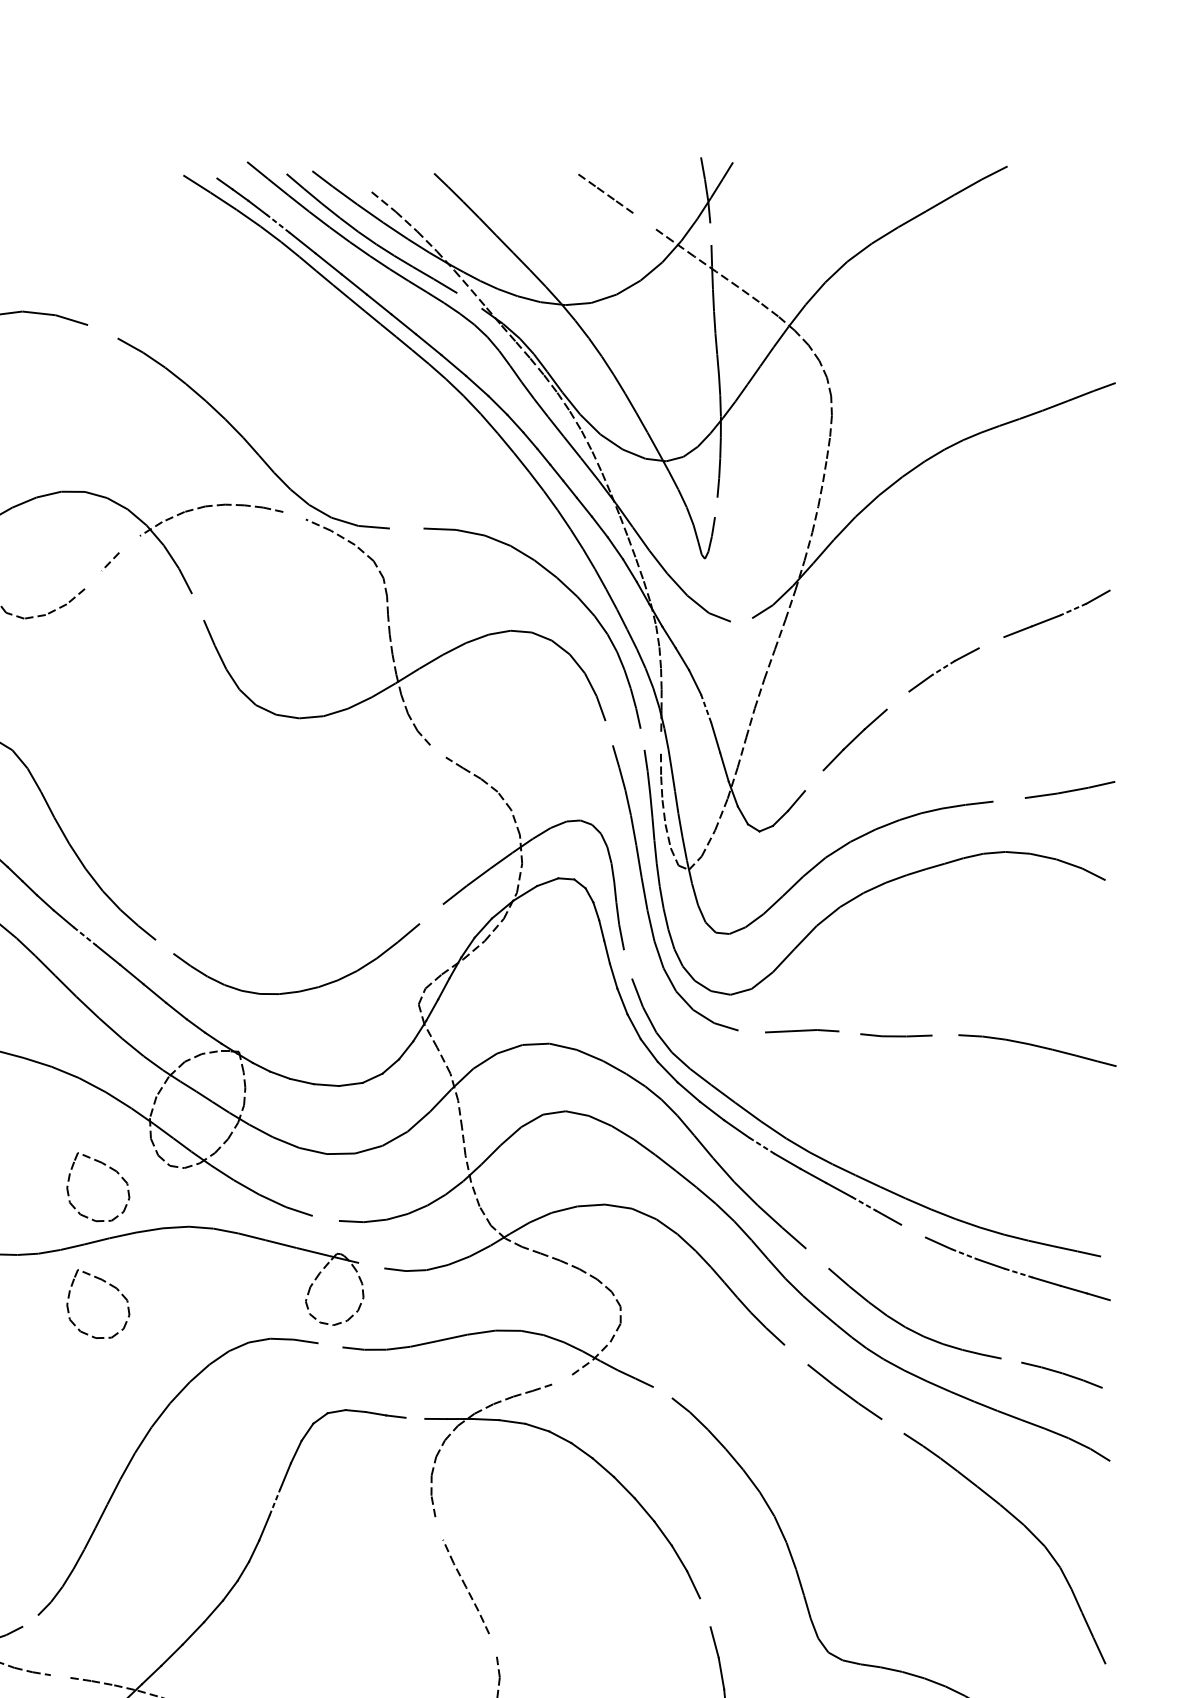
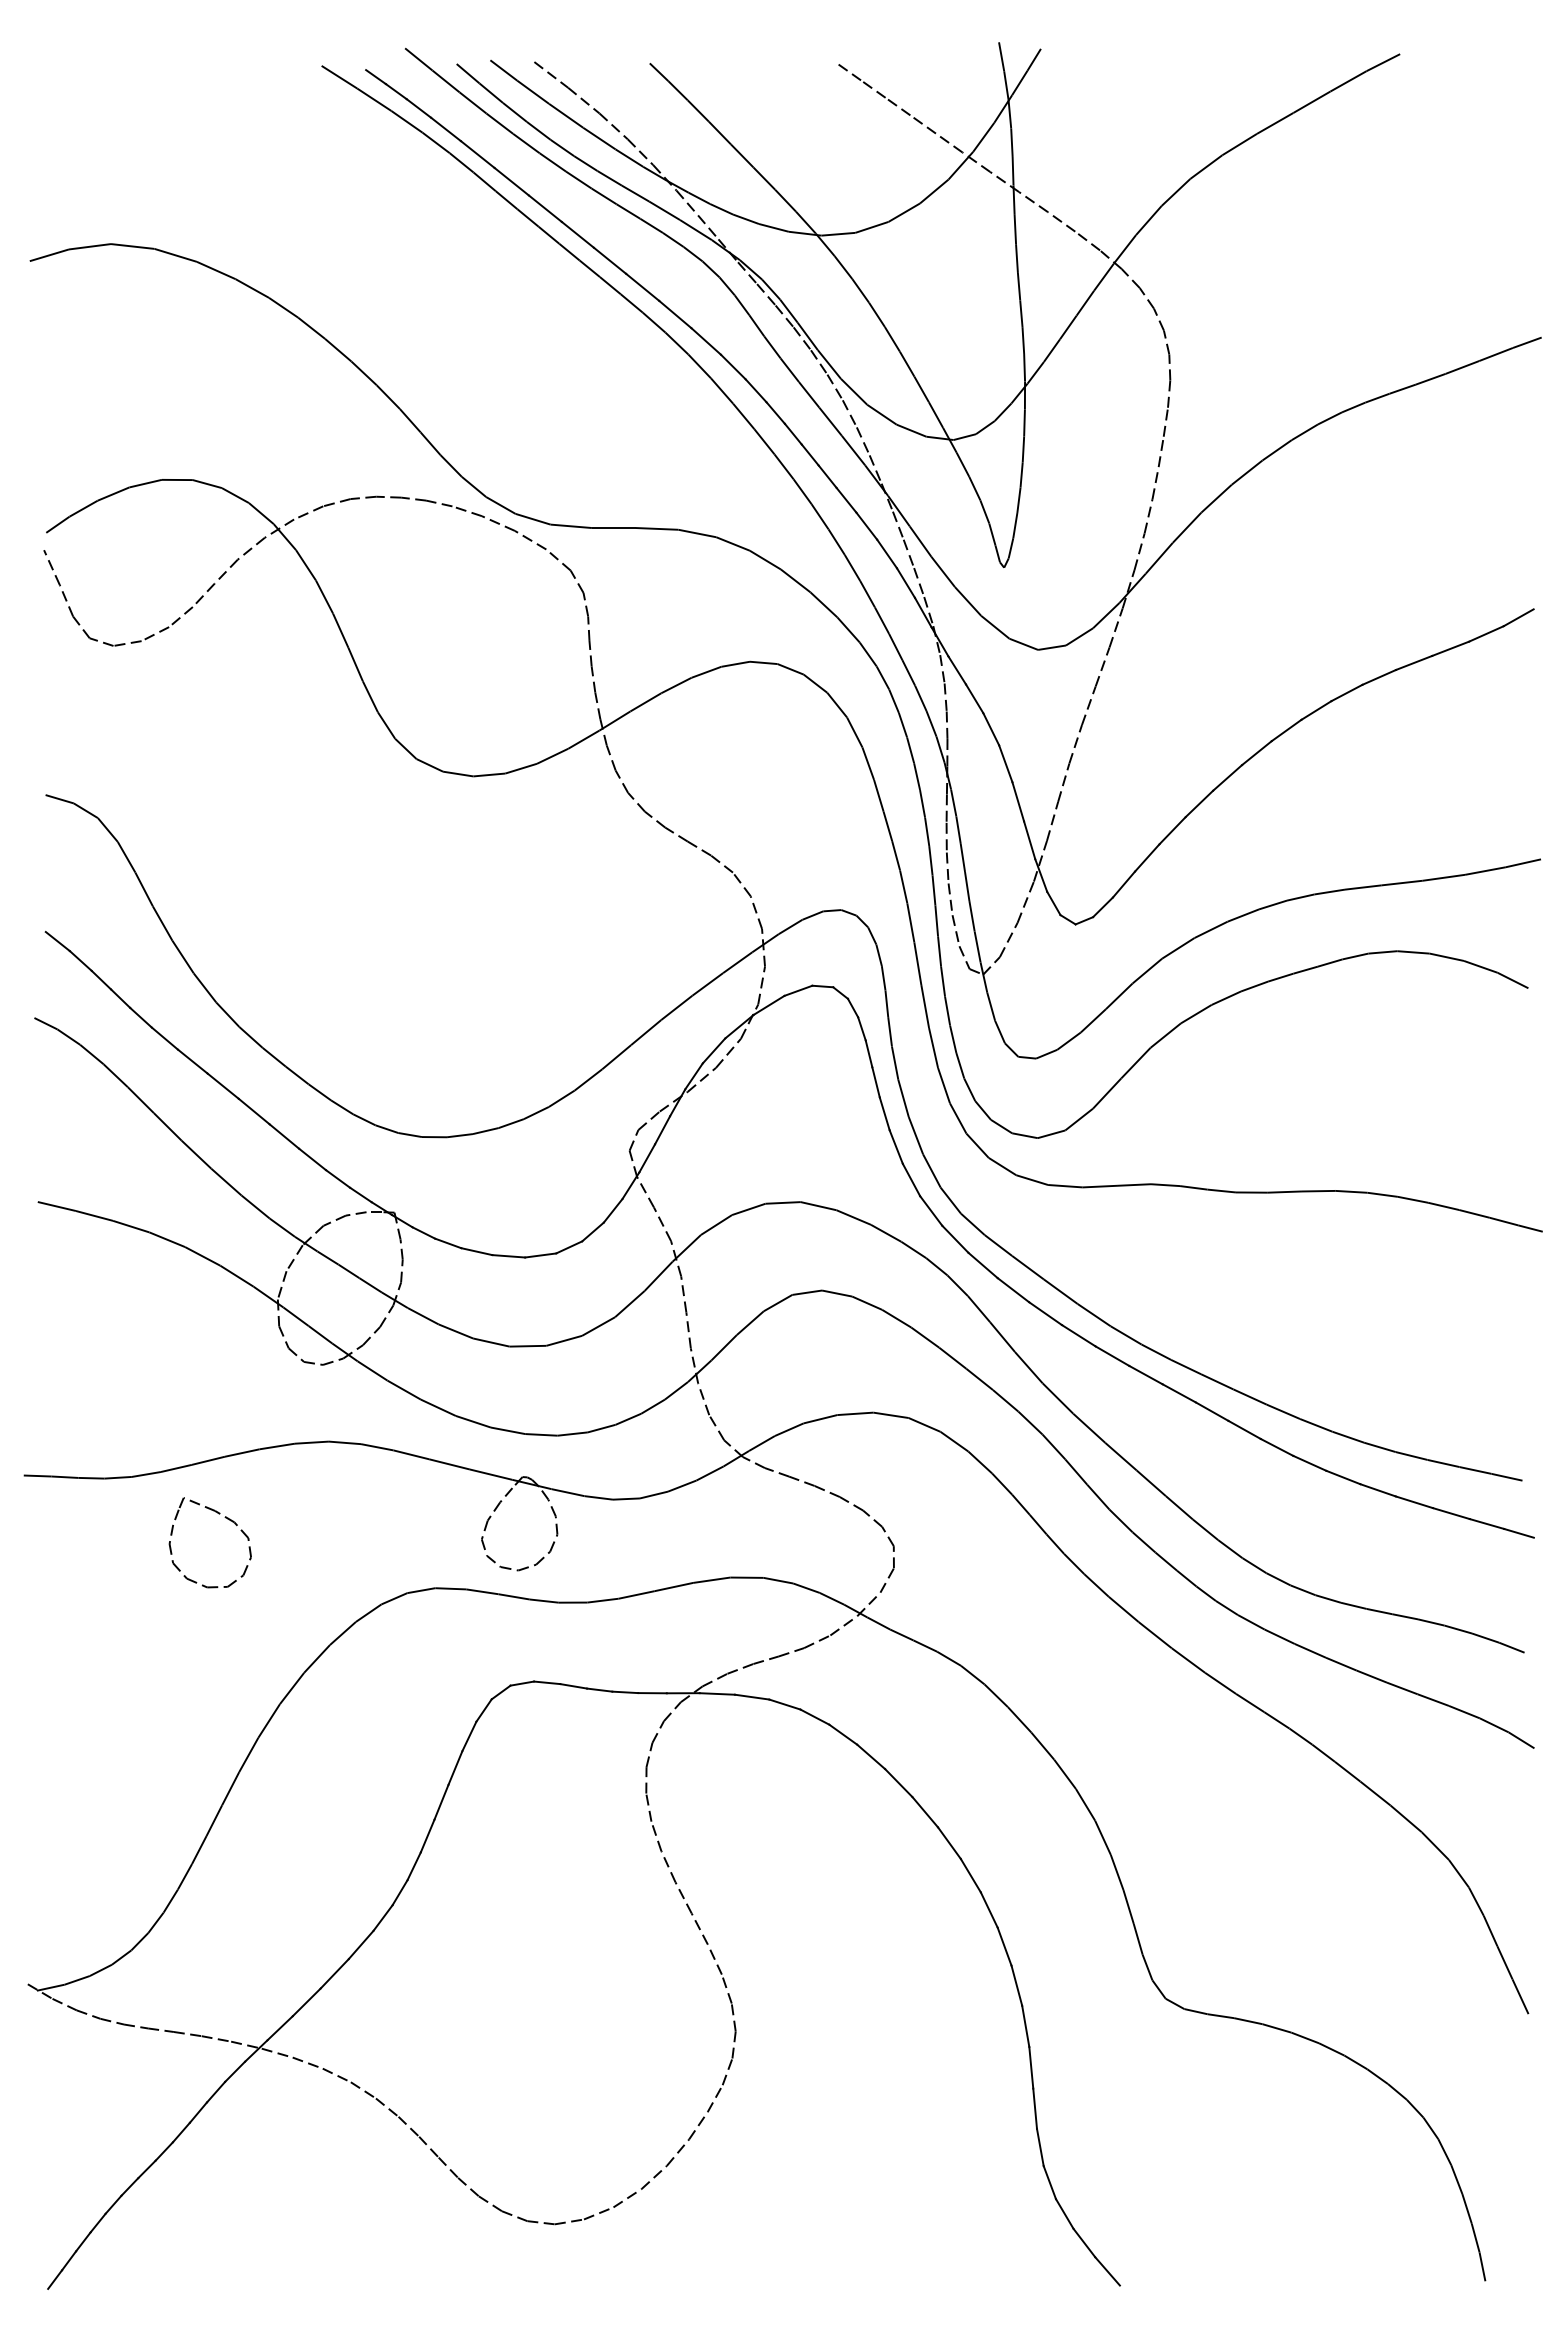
line: (359, 181) -> (551, 74), added
line: (642, 220) -> (922, 124), added
line: (278, 223) -> (445, 129), dashed -> solid
line: (710, 233) -> (1011, 142), added
line: (469, 301) -> (695, 230), added
line: (102, 331) -> (215, 270), added
line: (715, 506) -> (1018, 499), added
line: (294, 515) -> (466, 511), added
line: (406, 528) -> (613, 528), added
line: (129, 544) -> (250, 548), added
line: (93, 580) -> (203, 595), added
line: (197, 606) -> (340, 630), added
line: (1073, 609) -> (1486, 633), dashed -> solid
line: (741, 619) -> (1051, 647), added
line: (991, 642) -> (1378, 677), added
line: (943, 667) -> (1316, 710), dashed -> solid
line: (897, 700) -> (1256, 753), added
line: (705, 708) -> (1005, 763), dashed -> solid
line: (608, 732) -> (878, 795), added
line: (642, 739) -> (922, 803), added
line: (660, 742) -> (946, 808), added
line: (437, 751) -> (654, 819), added
line: (814, 780) -> (1147, 857), added
line: (1008, 799) -> (1401, 882), added
line: (431, 914) -> (646, 1032), added
line: (85, 936) -> (193, 1061), dashed -> solid
line: (164, 946) -> (296, 1075), added
line: (628, 963) -> (903, 1097), added
line: (751, 1031) -> (1065, 1186), added
line: (849, 1032) -> (1193, 1187), added
line: (945, 1034) -> (1318, 1190), added
line: (761, 1145) -> (1078, 1335), dashed -> solid
part: (109, 1168) -> (225, 1365), removed
line: (864, 1203) -> (1212, 1411), dashed -> solid
line: (325, 1218) -> (507, 1430), added
line: (913, 1230) -> (1276, 1446), added
line: (964, 1254) -> (1343, 1477), dashed -> solid
line: (816, 1258) -> (1150, 1483), added
line: (371, 1265) -> (567, 1492), added
line: (1018, 1273) -> (1414, 1502), dashed -> solid
line: (330, 1345) -> (513, 1596), added
line: (796, 1354) -> (1123, 1608), added
line: (1011, 1360) -> (1405, 1616), added
line: (562, 1379) -> (817, 1641), added
line: (662, 1392) -> (948, 1658), added
line: (415, 1418) -> (625, 1692), added
line: (893, 1426) -> (1250, 1702), added
line: (274, 1502) -> (441, 1802), dashed -> solid
line: (439, 1528) -> (656, 1836), added
line: (705, 1612) -> (1004, 1946), added
line: (30, 1620) -> (121, 1957), added
line: (492, 1644) -> (726, 1988), added
line: (60, 1675) -> (160, 2029), added

